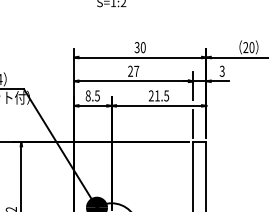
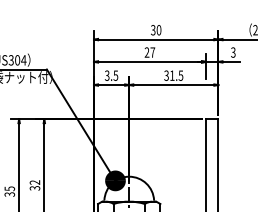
text: (87, 95) -> (106, 75), 8.5 -> 3.5
text: (151, 95) -> (166, 75), 21.5 -> 31.5
line: (192, 123) -> (205, 101), removed

